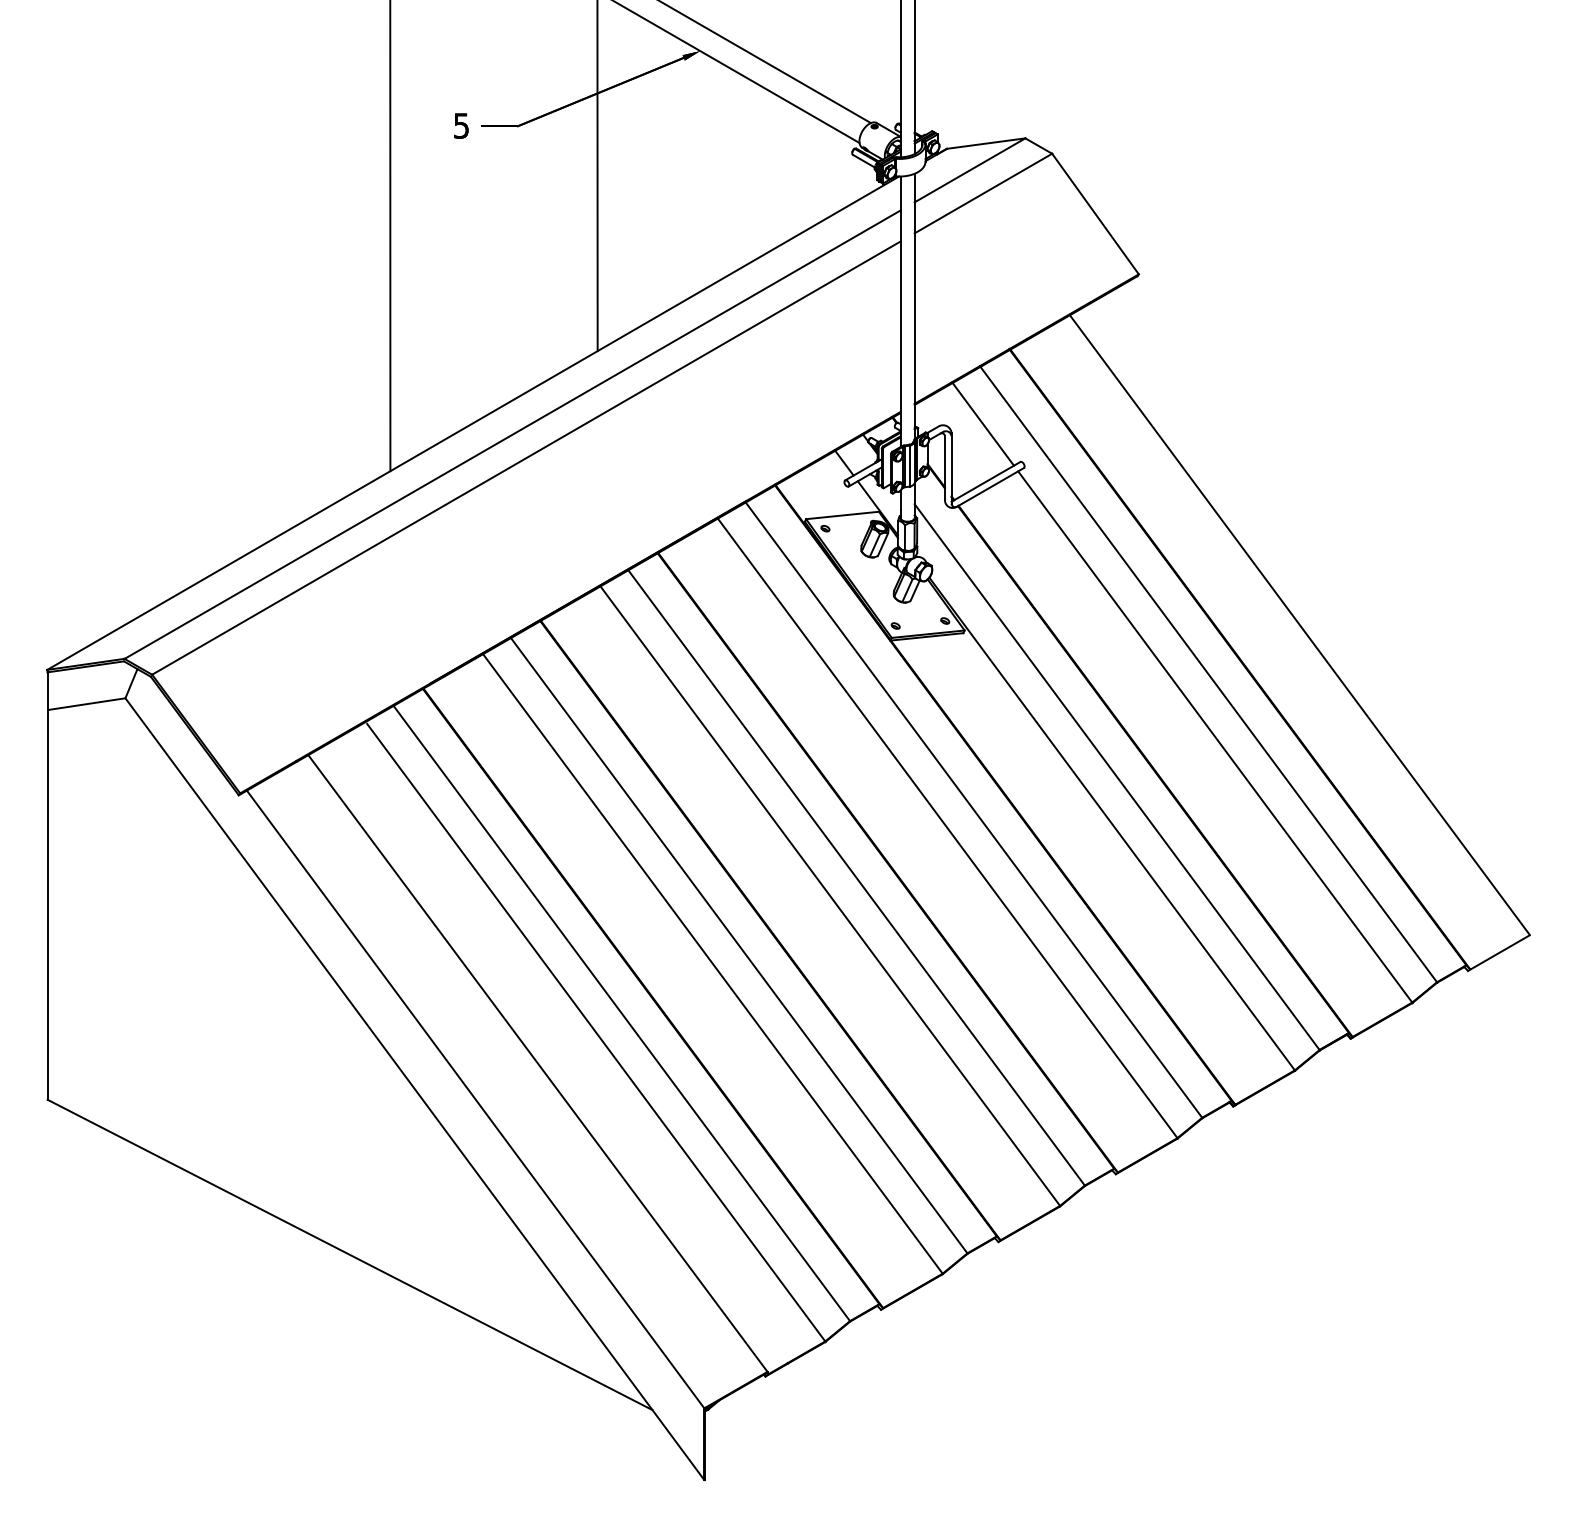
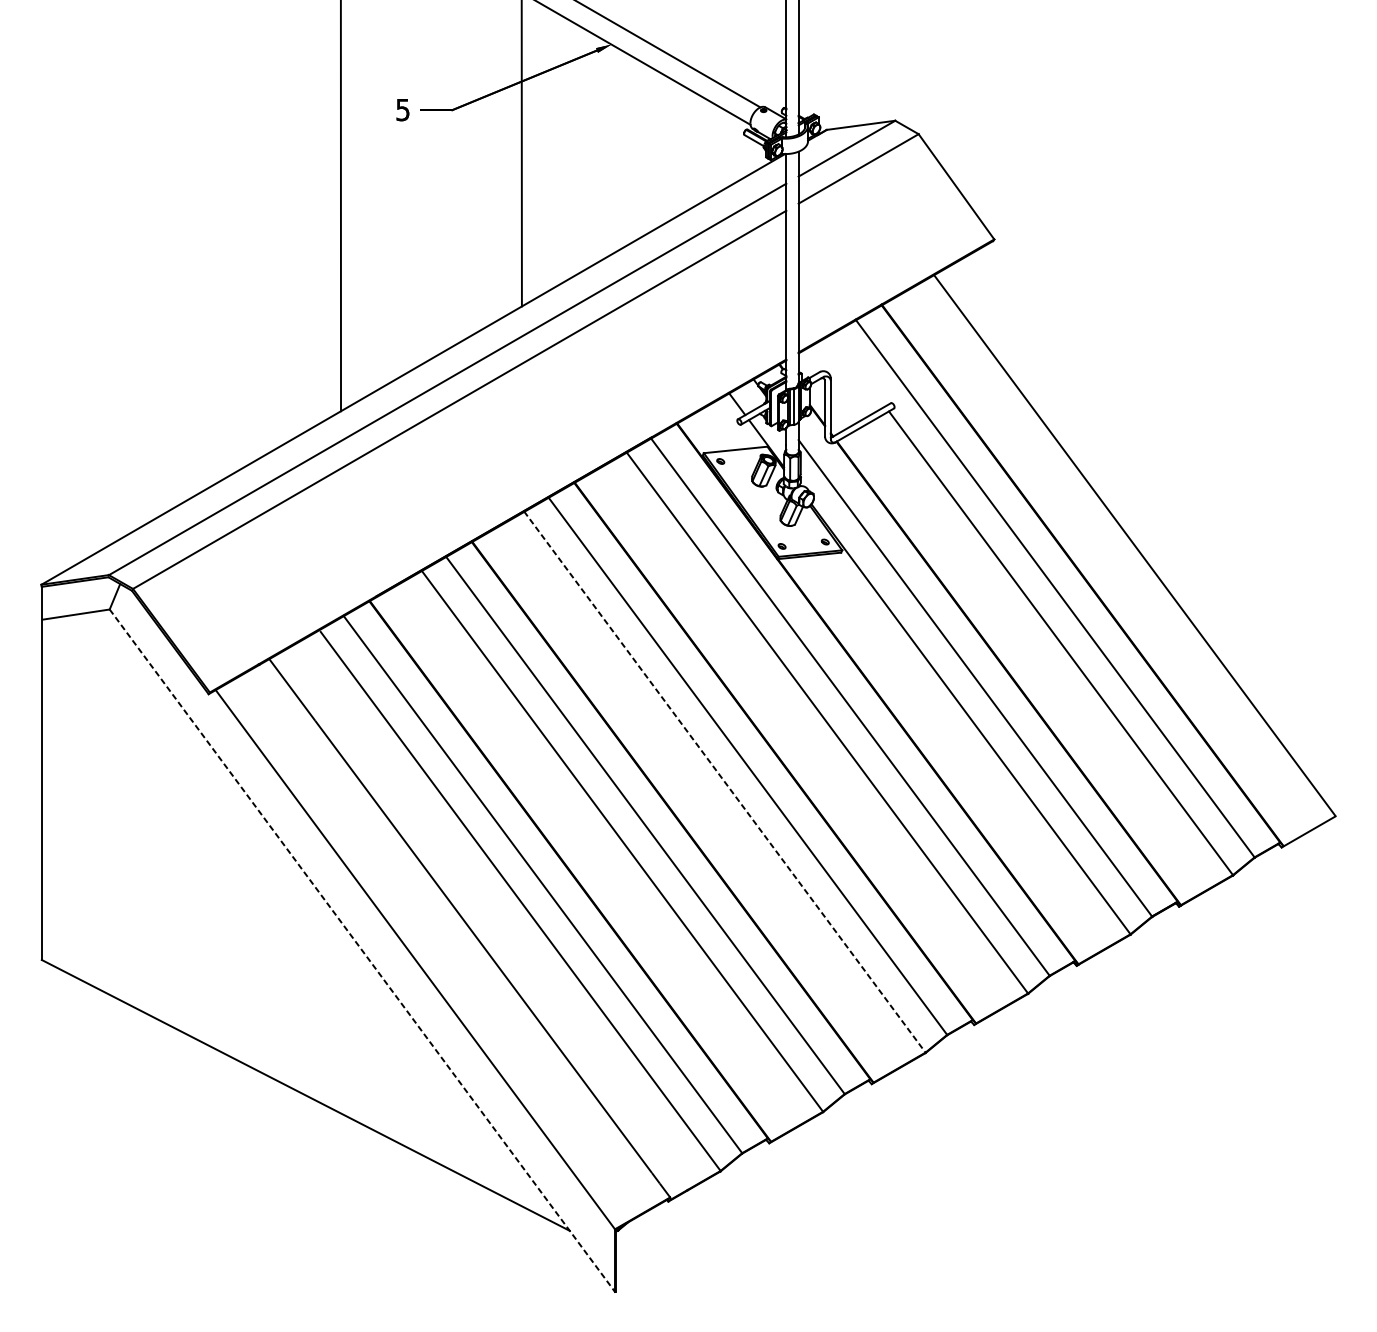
line: (982, 423) -> (857, 369), removed
line: (830, 895) -> (725, 781), solid -> dashed
line: (415, 1089) -> (362, 951), solid -> dashed

